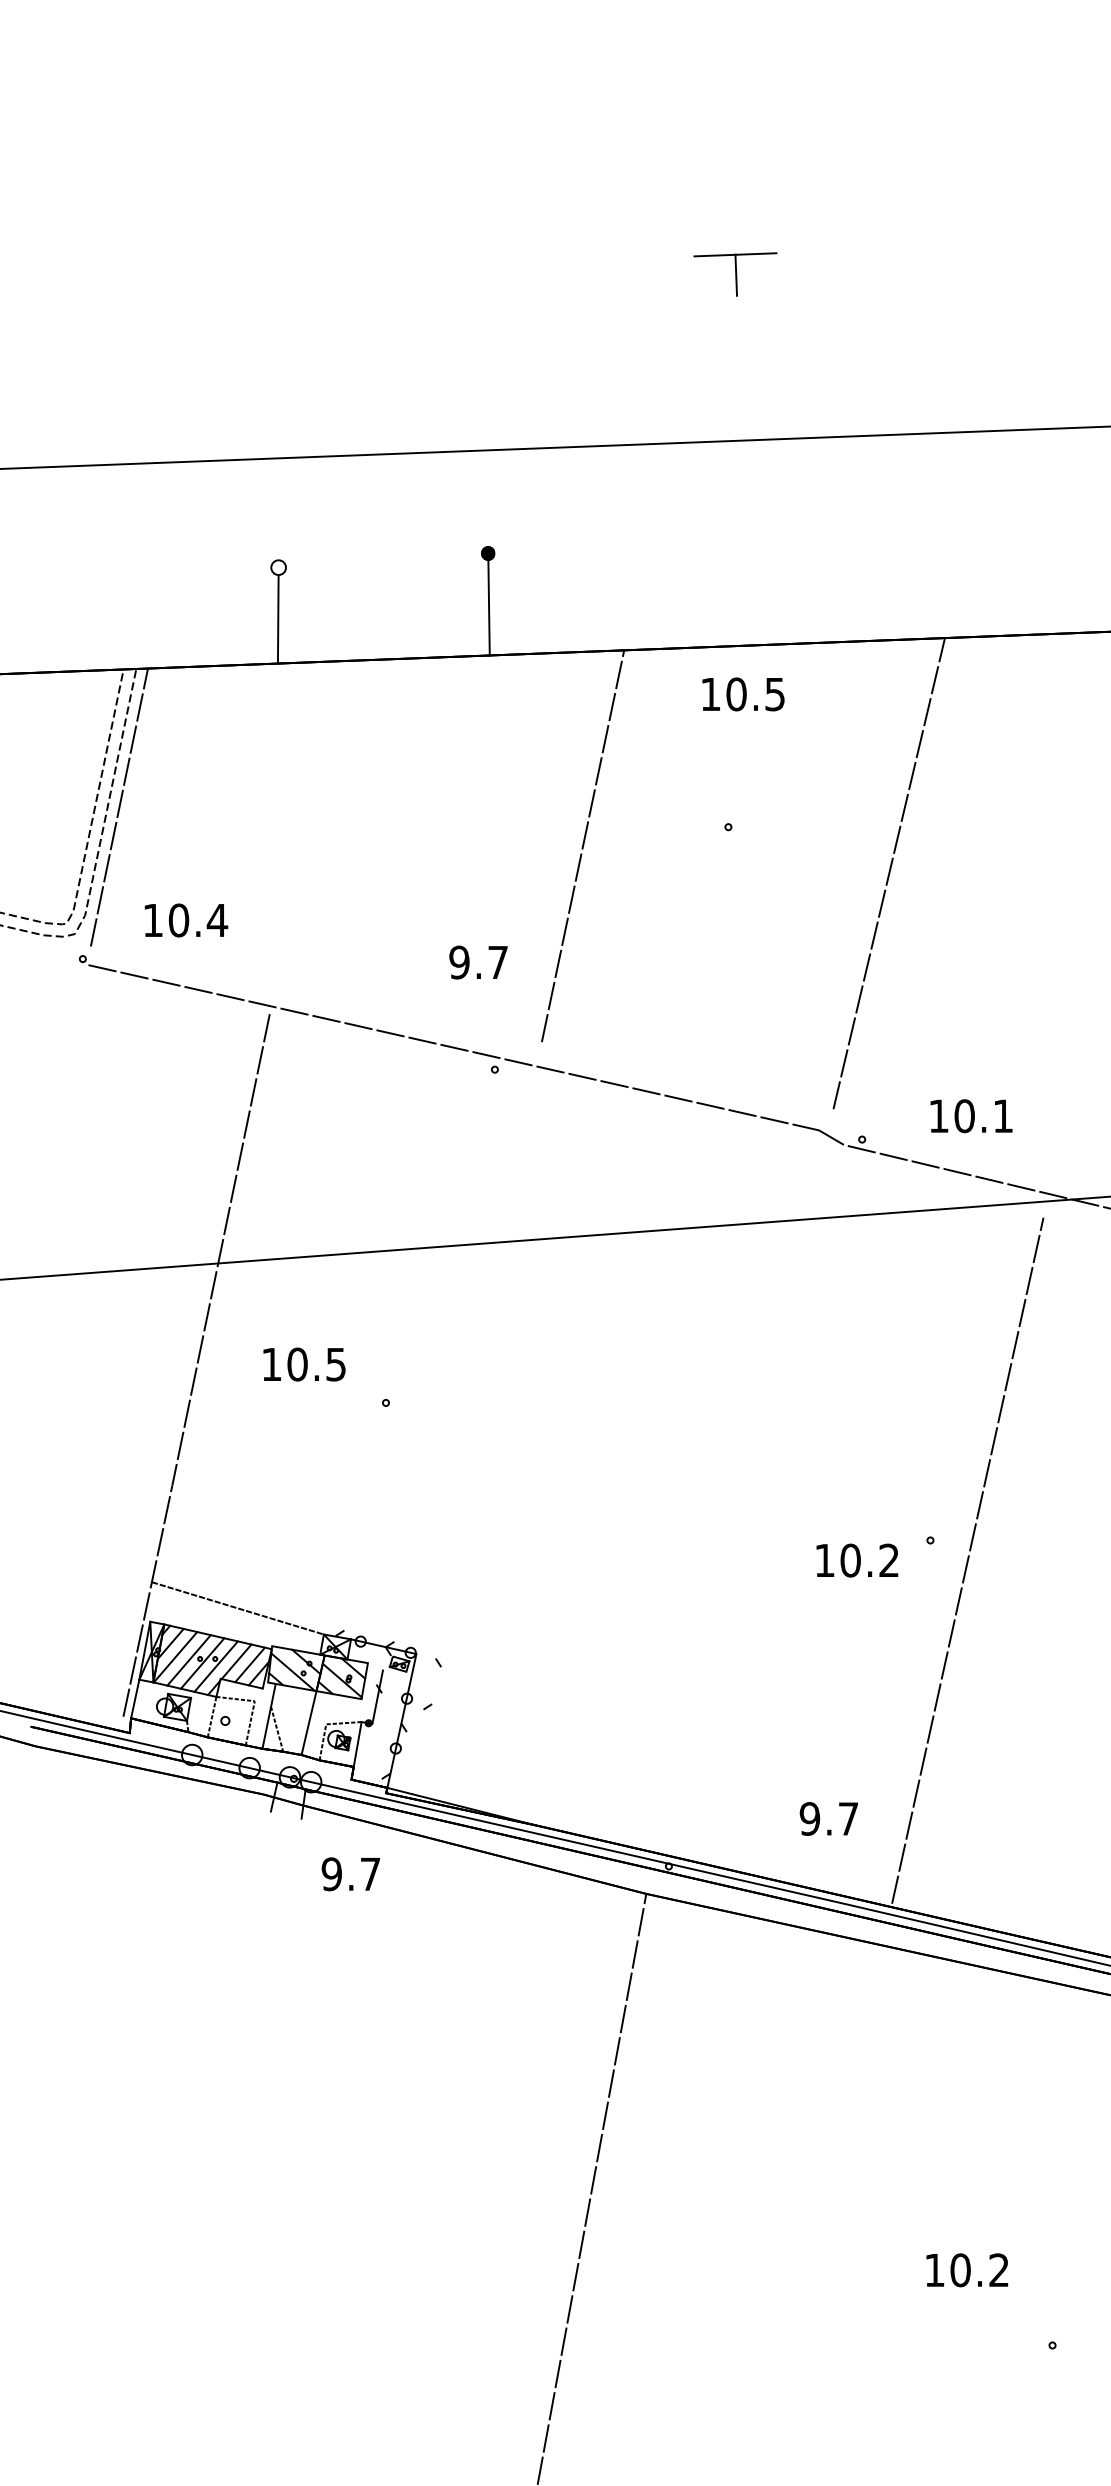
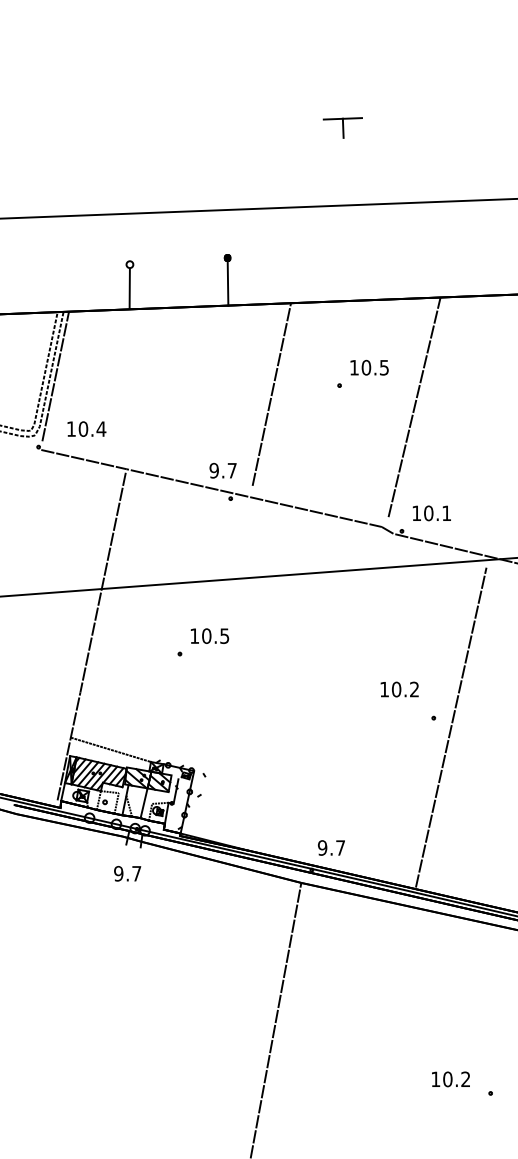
text: (743, 693) -> (369, 367), moved
text: (477, 961) -> (222, 470), moved
text: (970, 1116) -> (431, 513), moved
text: (303, 1363) -> (209, 635), moved
text: (856, 1560) -> (399, 689), moved
text: (829, 1817) -> (331, 847), moved
text: (350, 1873) -> (127, 873), moved
text: (966, 2270) -> (450, 1079), moved

